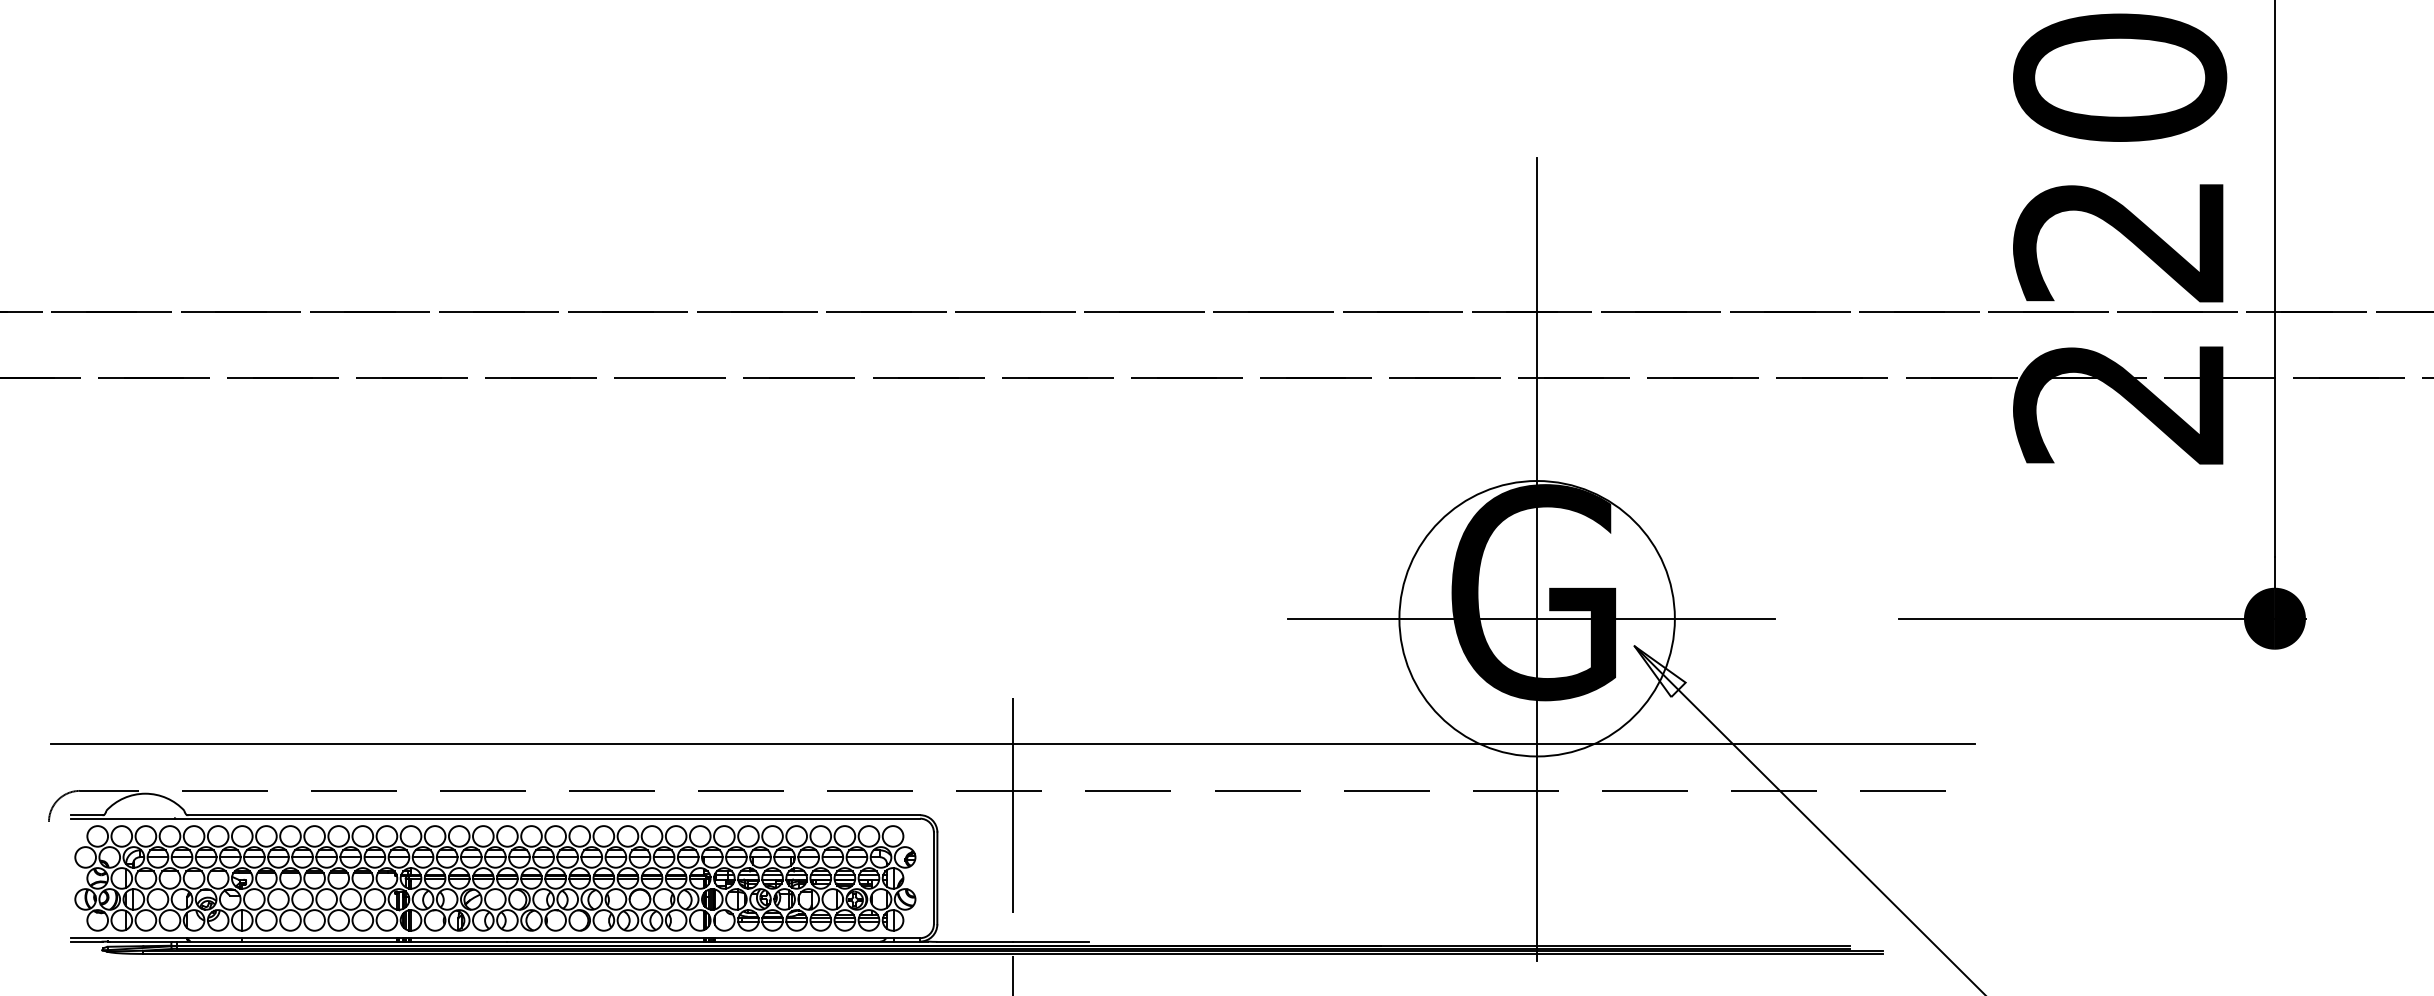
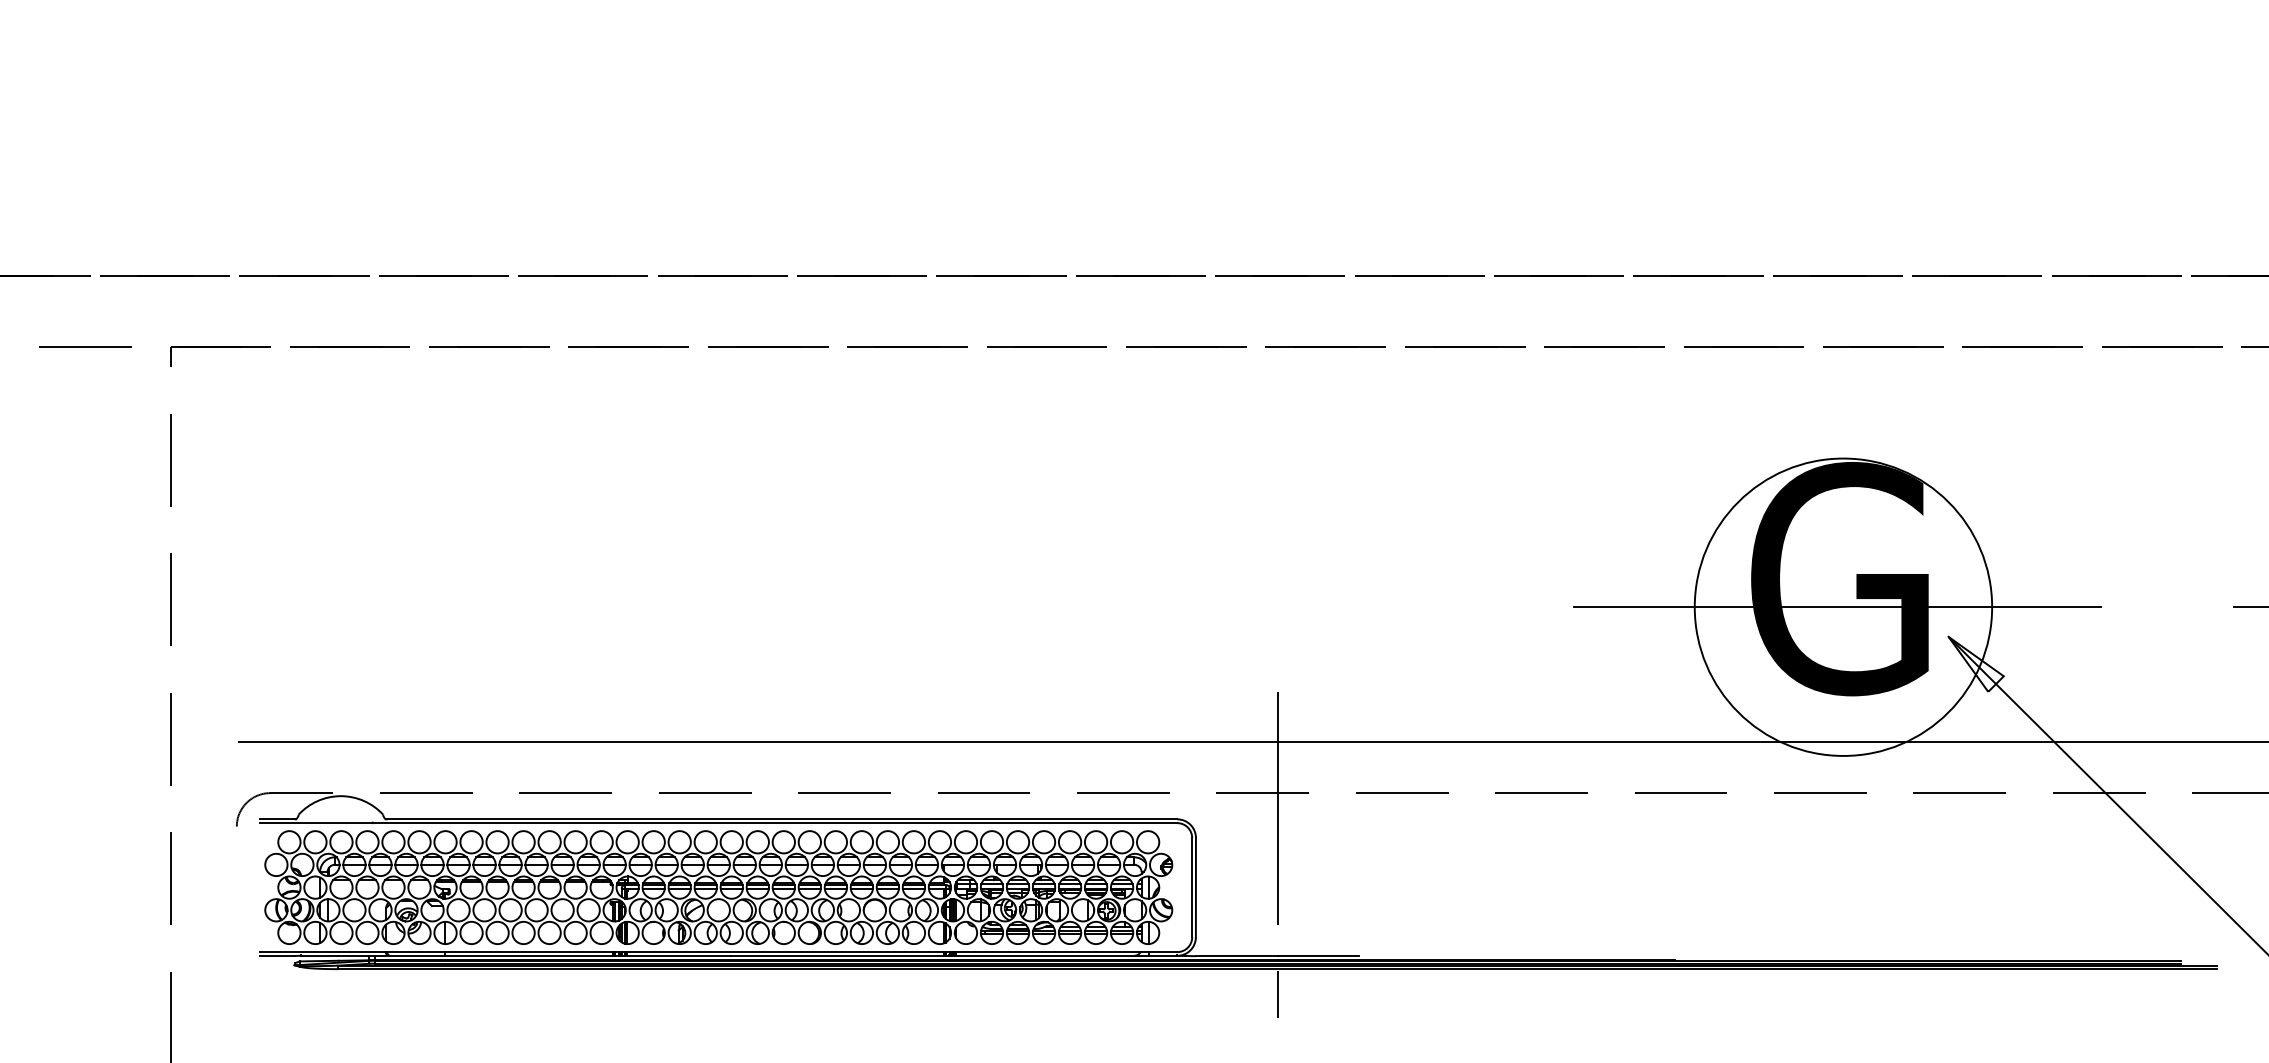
line: (1537, 559) -> (1843, 543), removed

